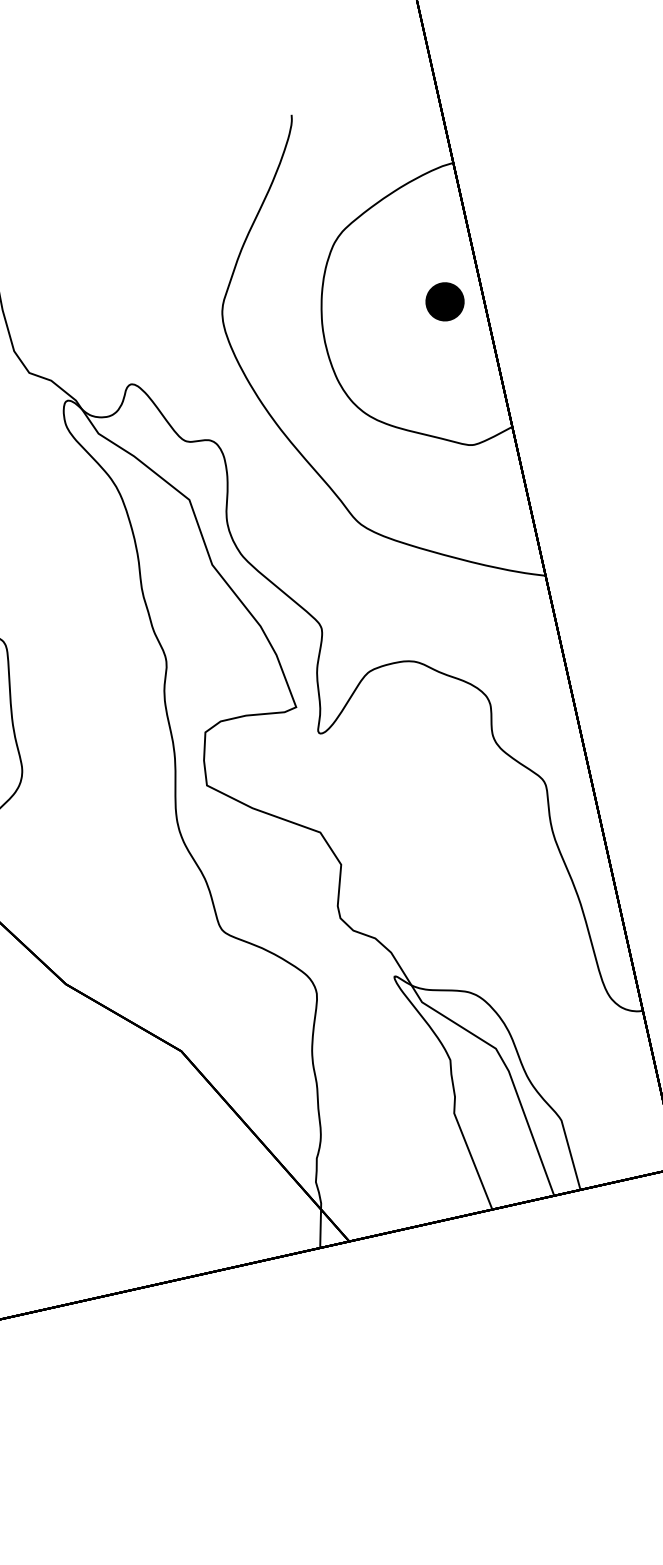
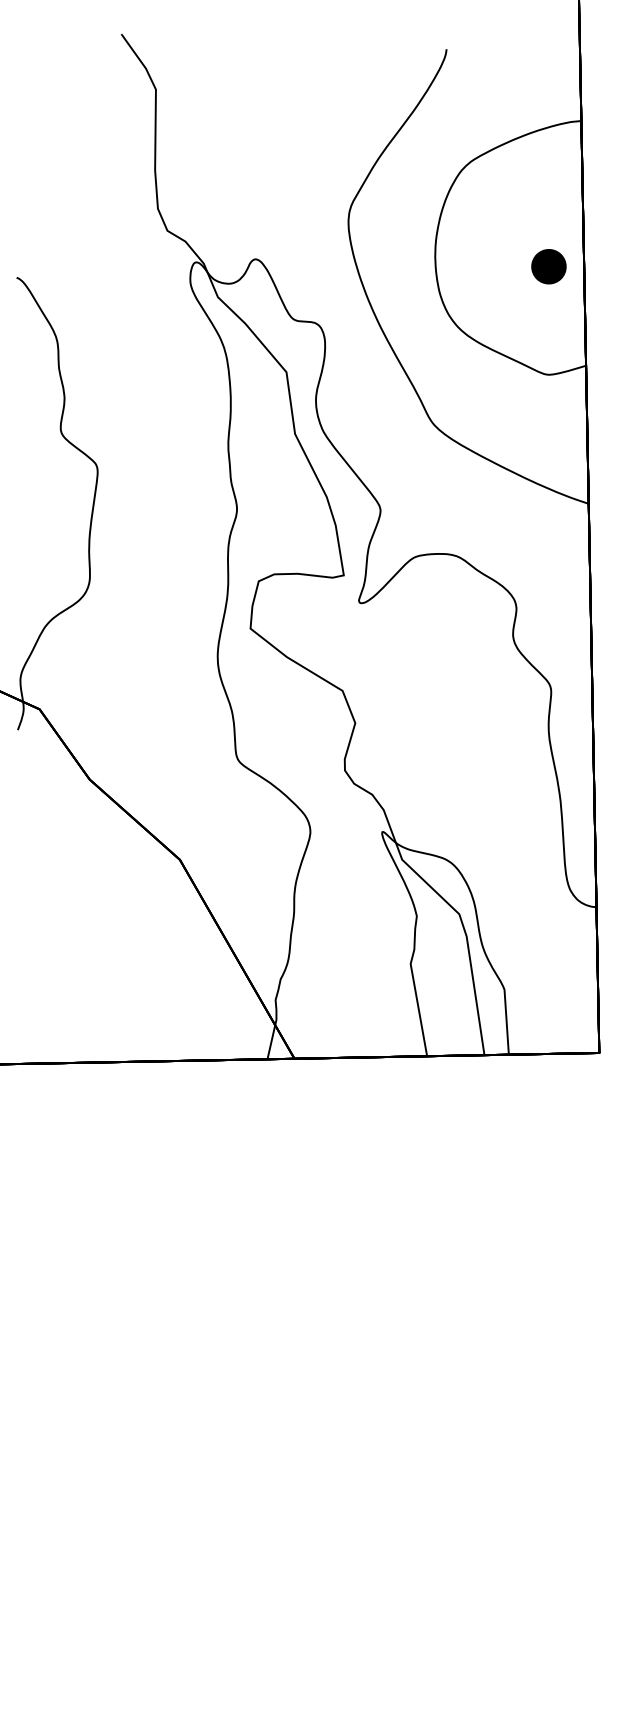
part: (444, 301) -> (548, 266), moved

